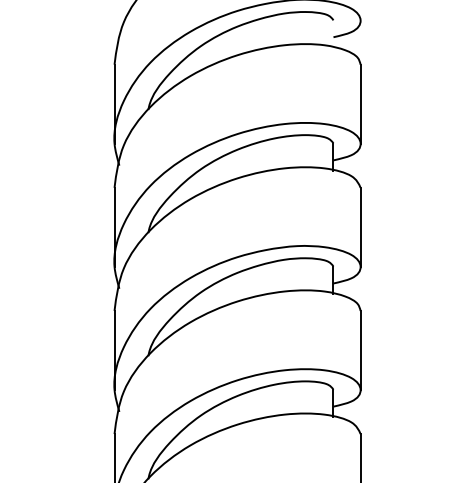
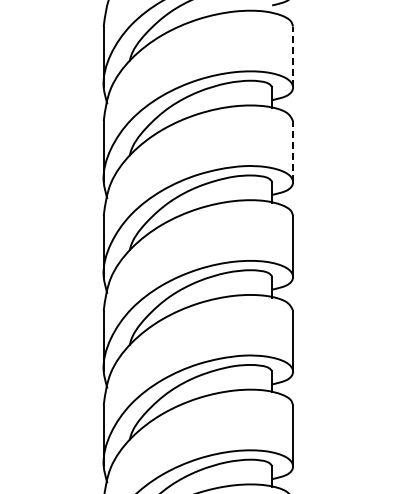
line: (361, 103) -> (293, 56), solid -> dashed
line: (361, 227) -> (293, 151), solid -> dashed

